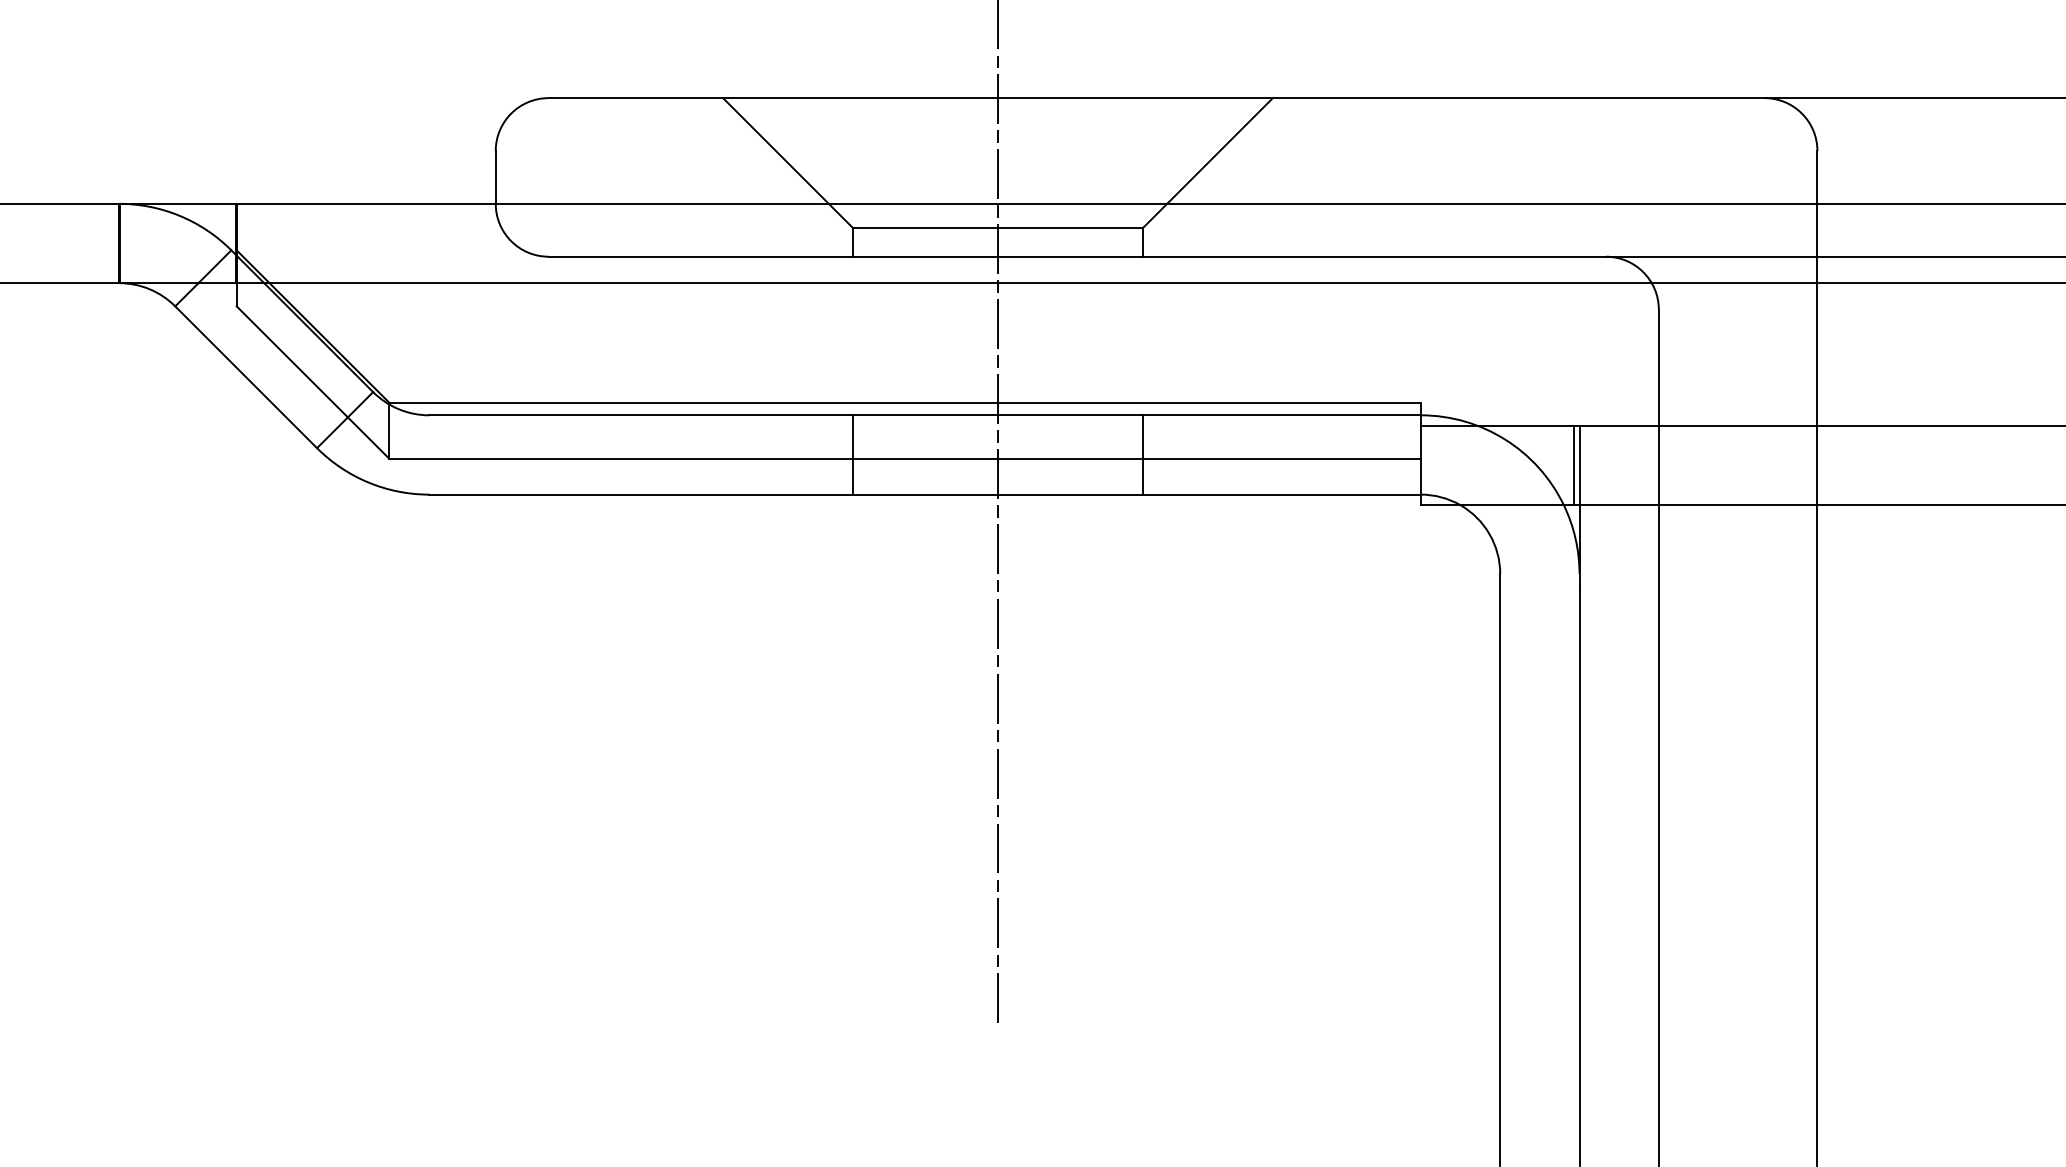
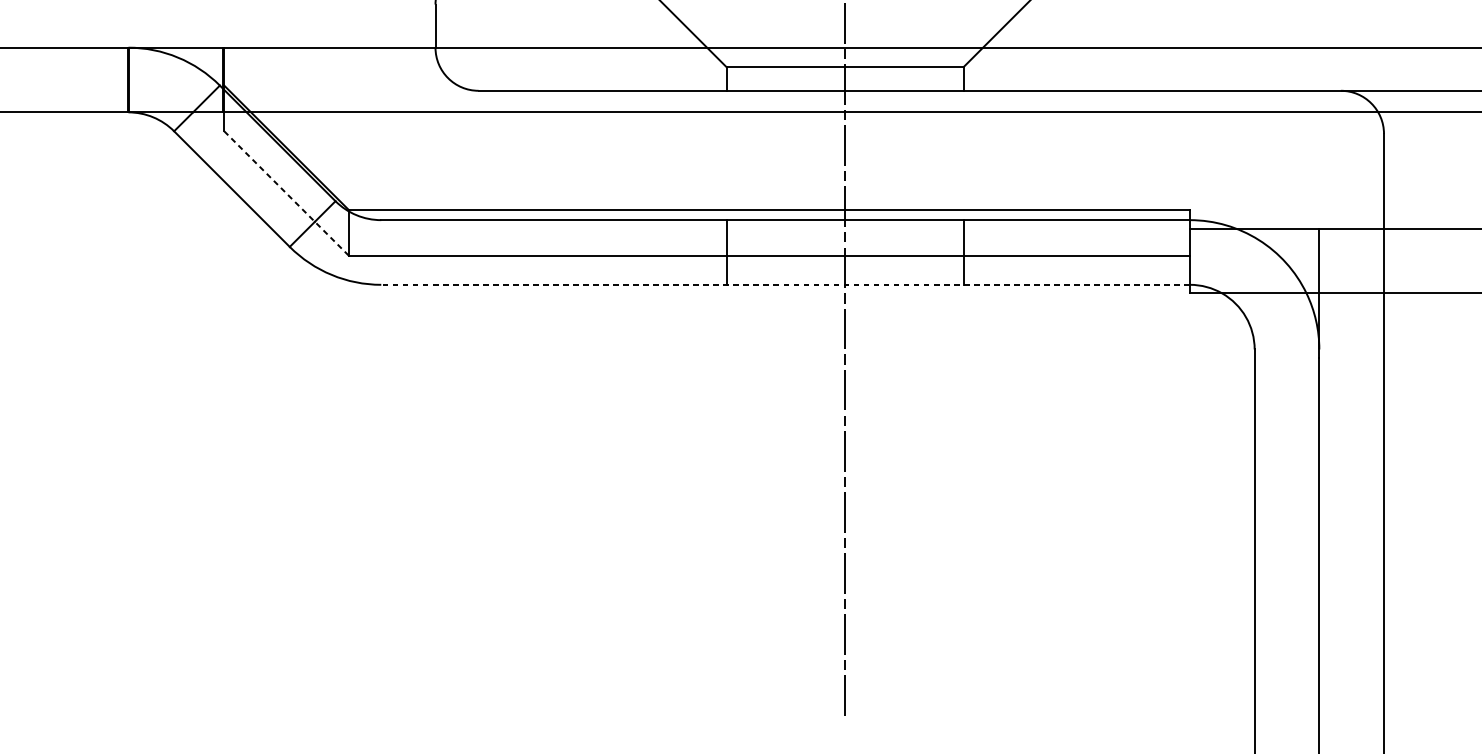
line: (312, 382) -> (286, 193), solid -> dashed
line: (1574, 465) -> (1315, 261), removed
line: (925, 494) -> (785, 284), solid -> dashed

